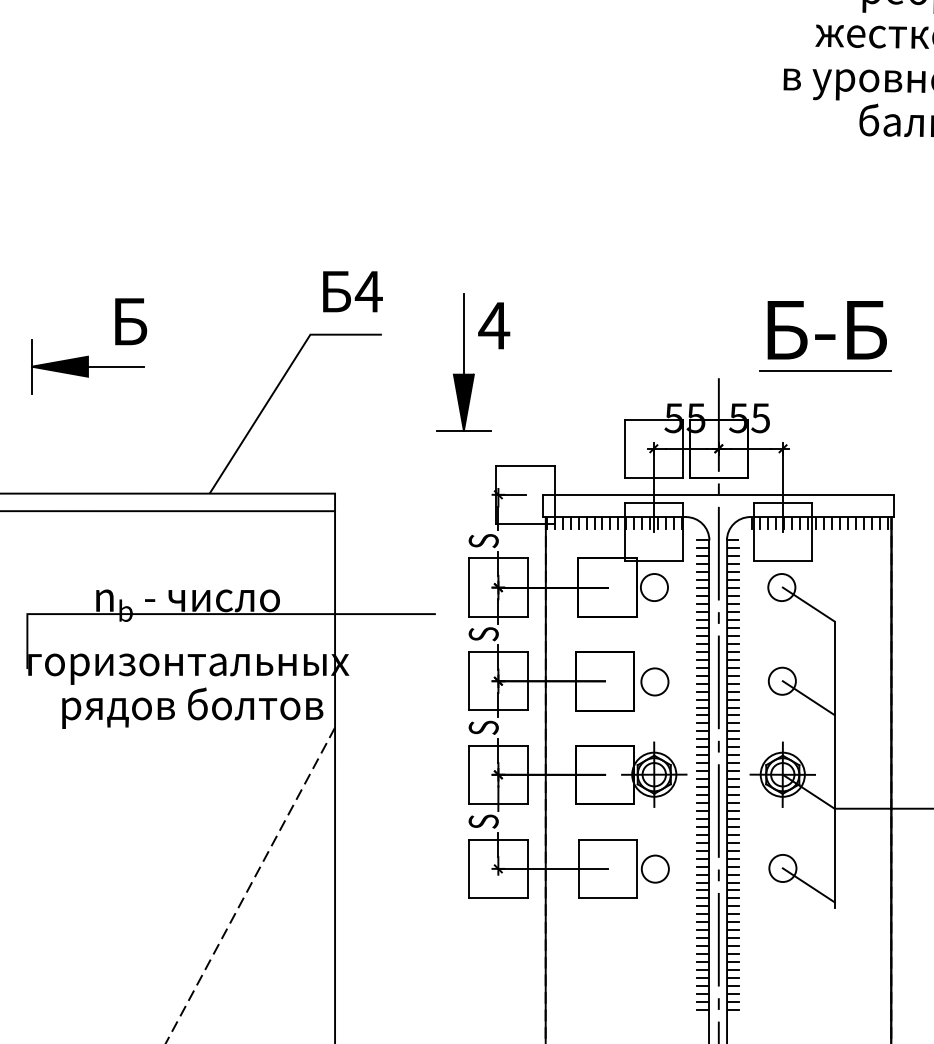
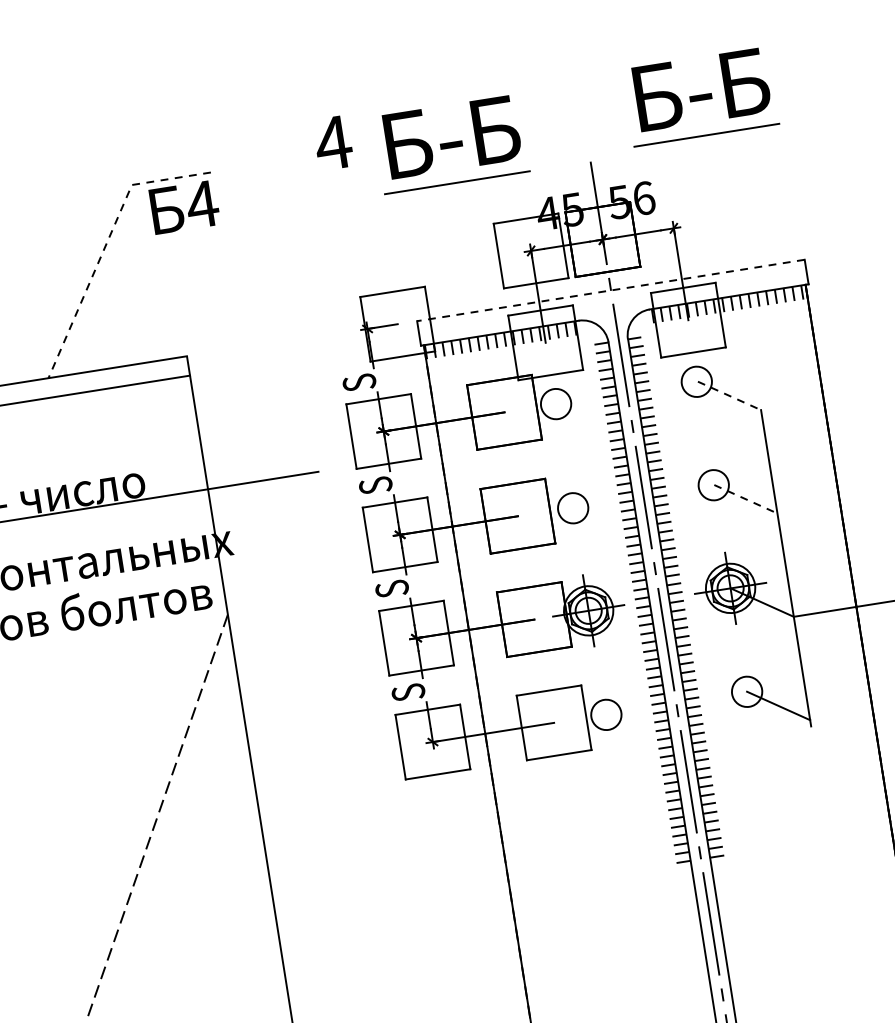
text: (352, 291) -> (184, 207), moved
part: (598, 343) -> (451, 144), added
part: (463, 362) -> (305, 188), removed
line: (279, 383) -> (106, 244), solid -> dashed
text: (673, 418) -> (547, 214), 55 -> 45
text: (760, 418) -> (643, 198), 55 -> 56
line: (718, 494) -> (610, 290), solid -> dashed
line: (808, 604) -> (729, 395), solid -> dashed
line: (808, 698) -> (745, 499), solid -> dashed

